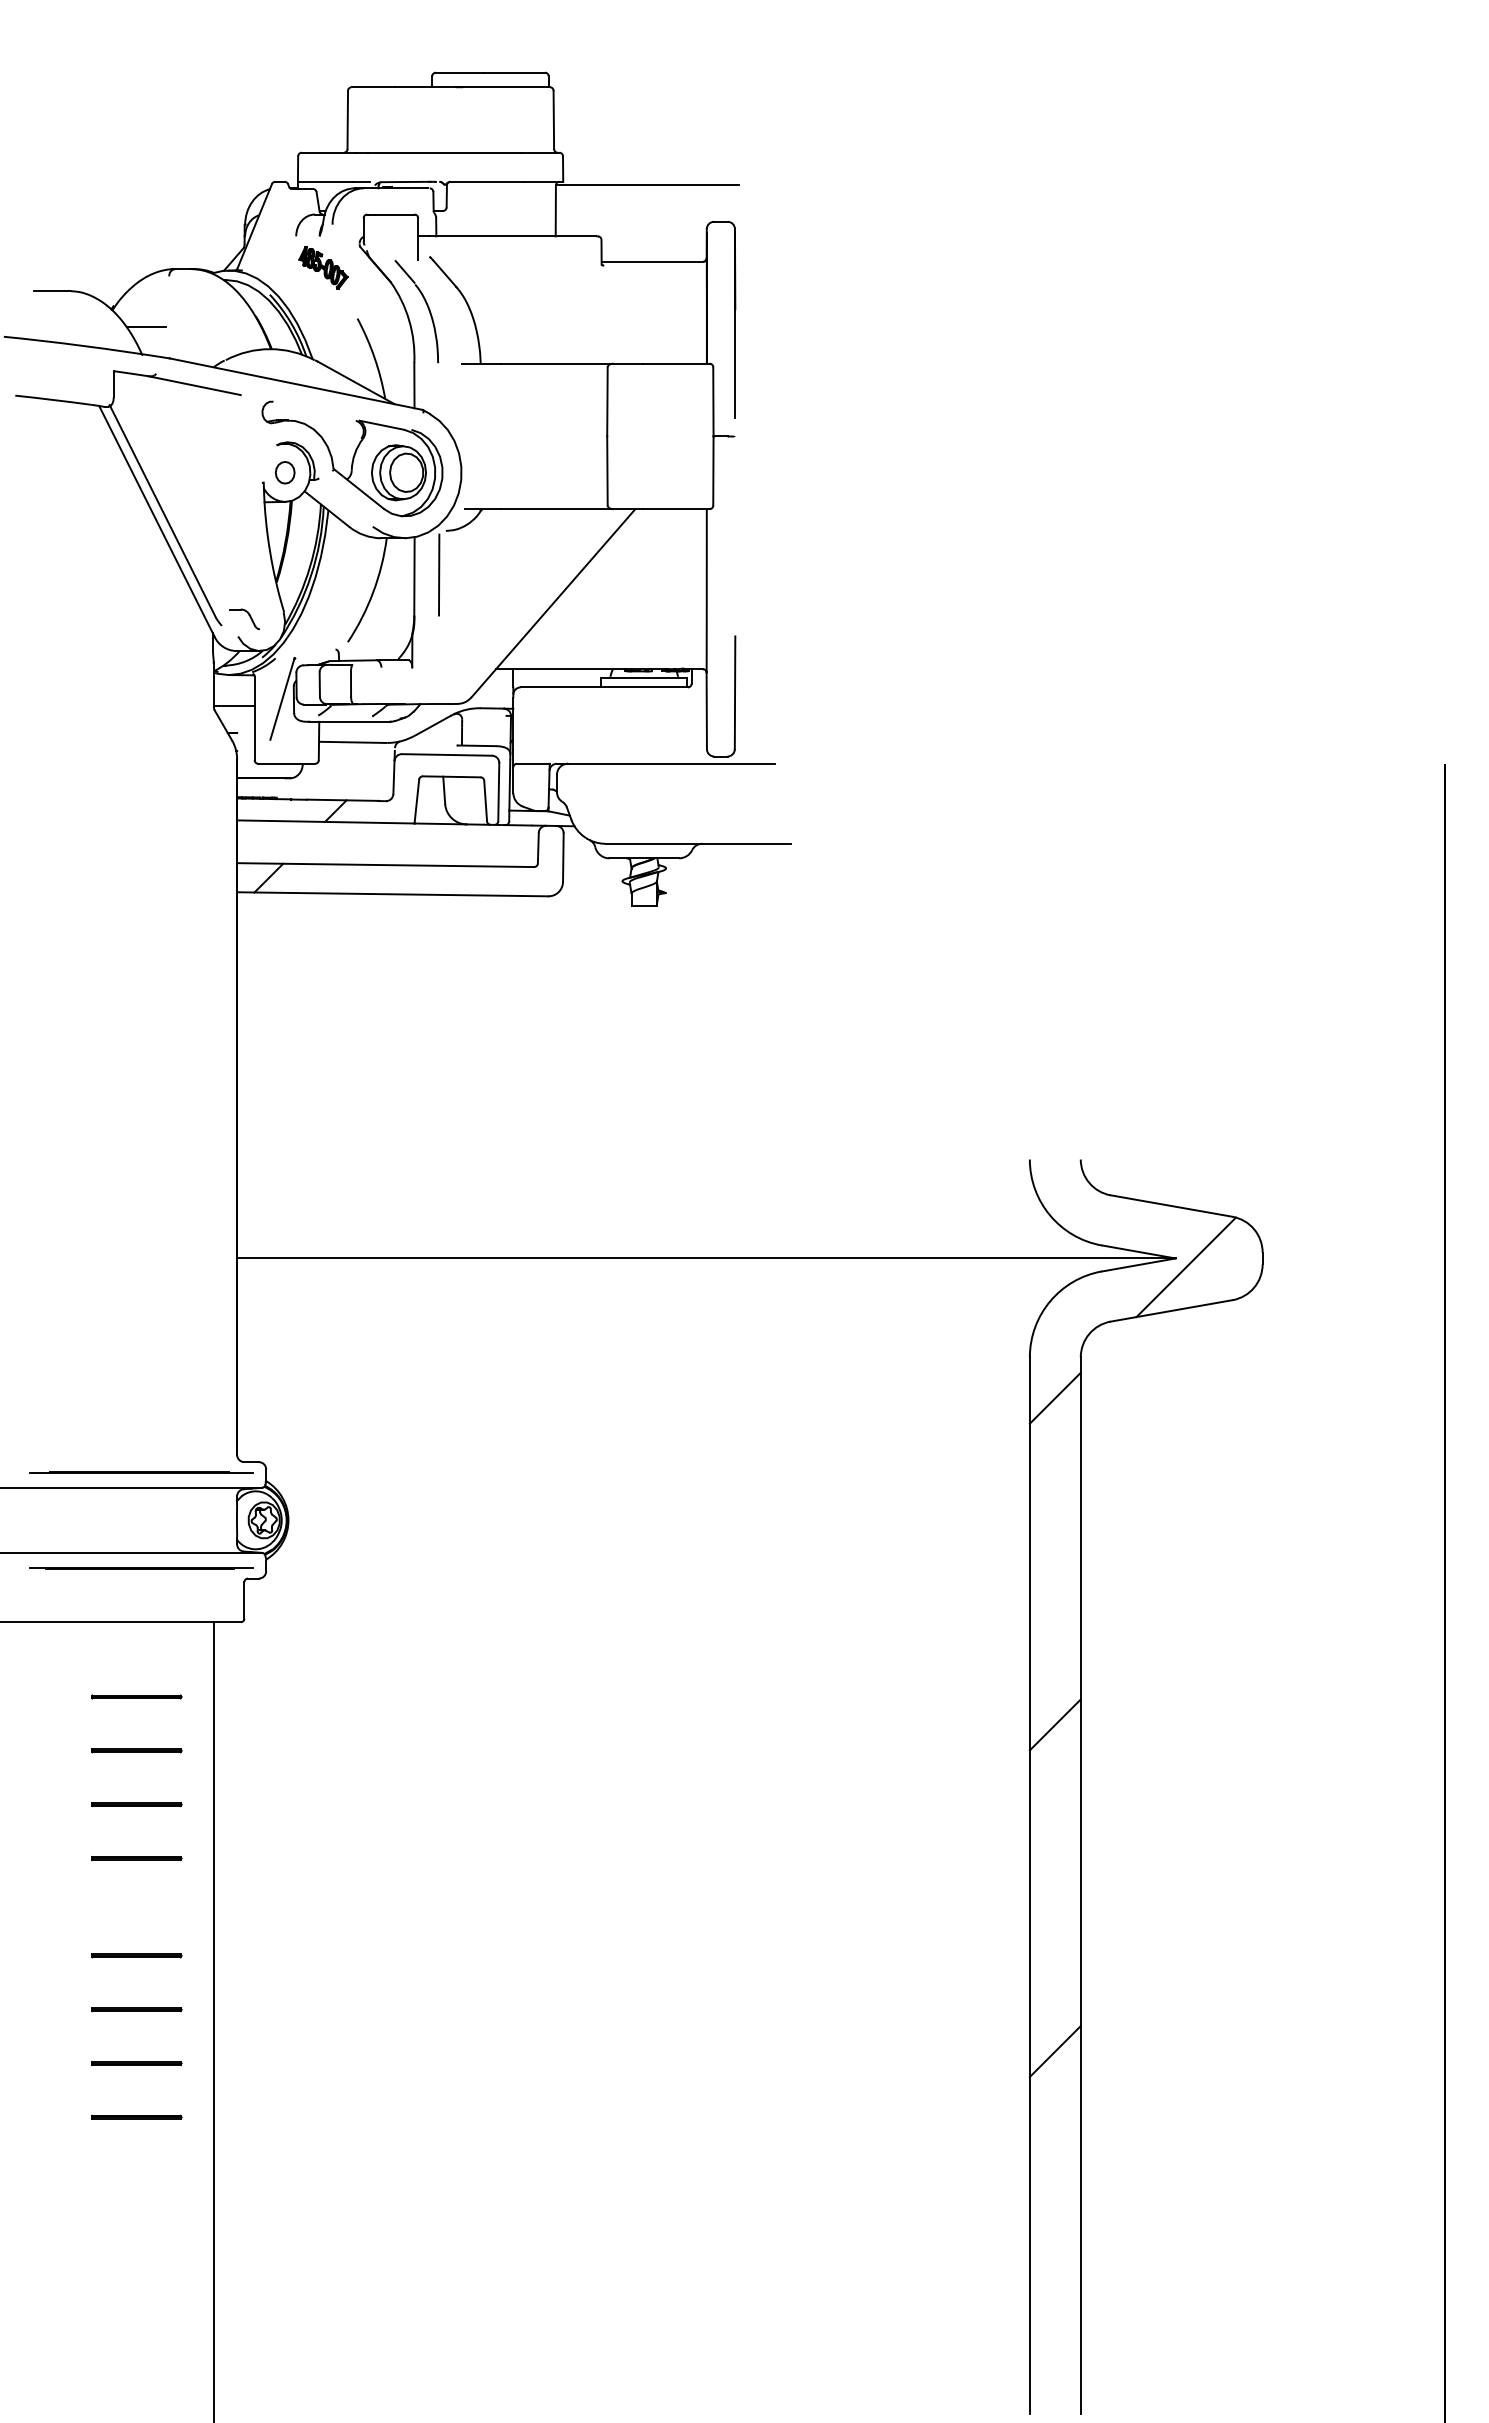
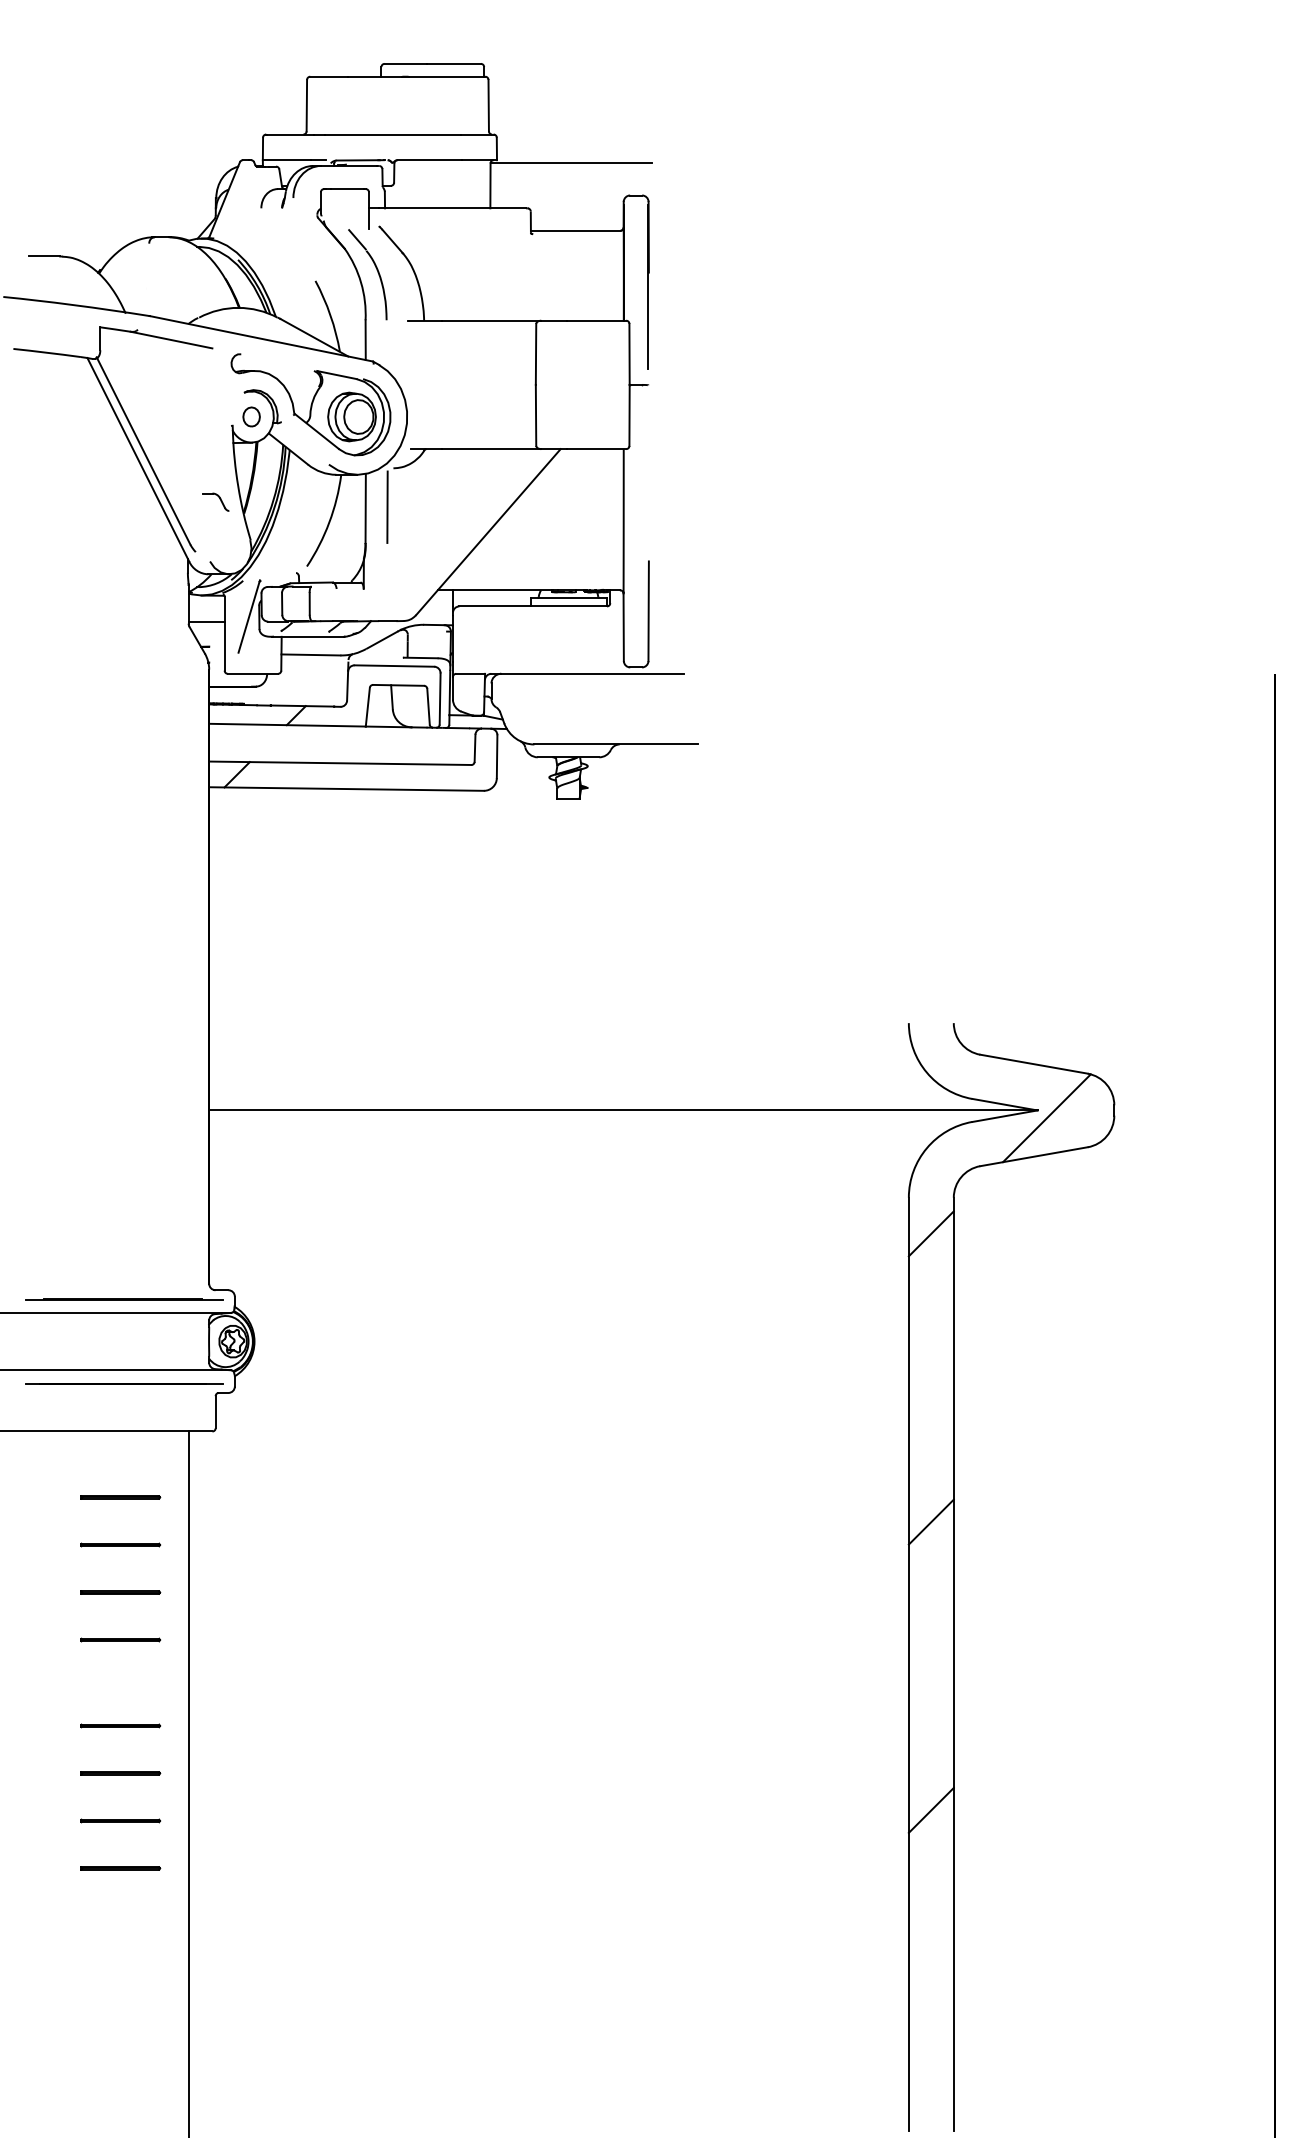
part: (323, 267) -> (285, 235), removed
line: (146, 327) -> (129, 288), removed
part: (244, 618) -> (215, 501), moved

